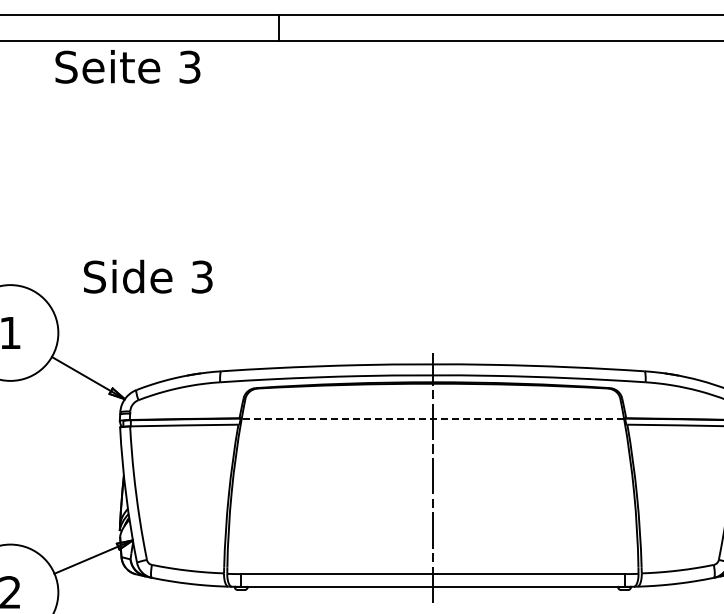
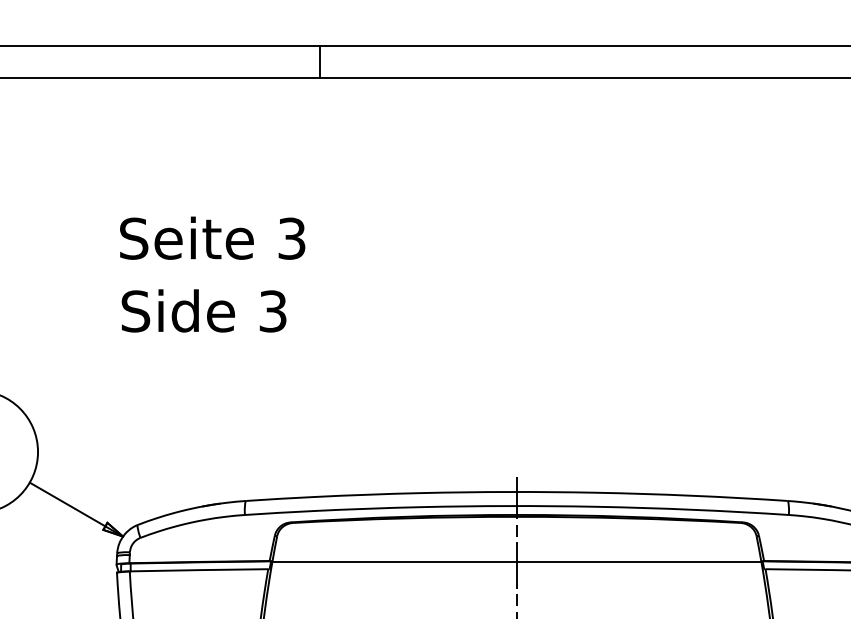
text: (127, 66) -> (212, 237), moved
text: (148, 276) -> (204, 310), moved
line: (432, 418) -> (516, 561), dashed -> solid

